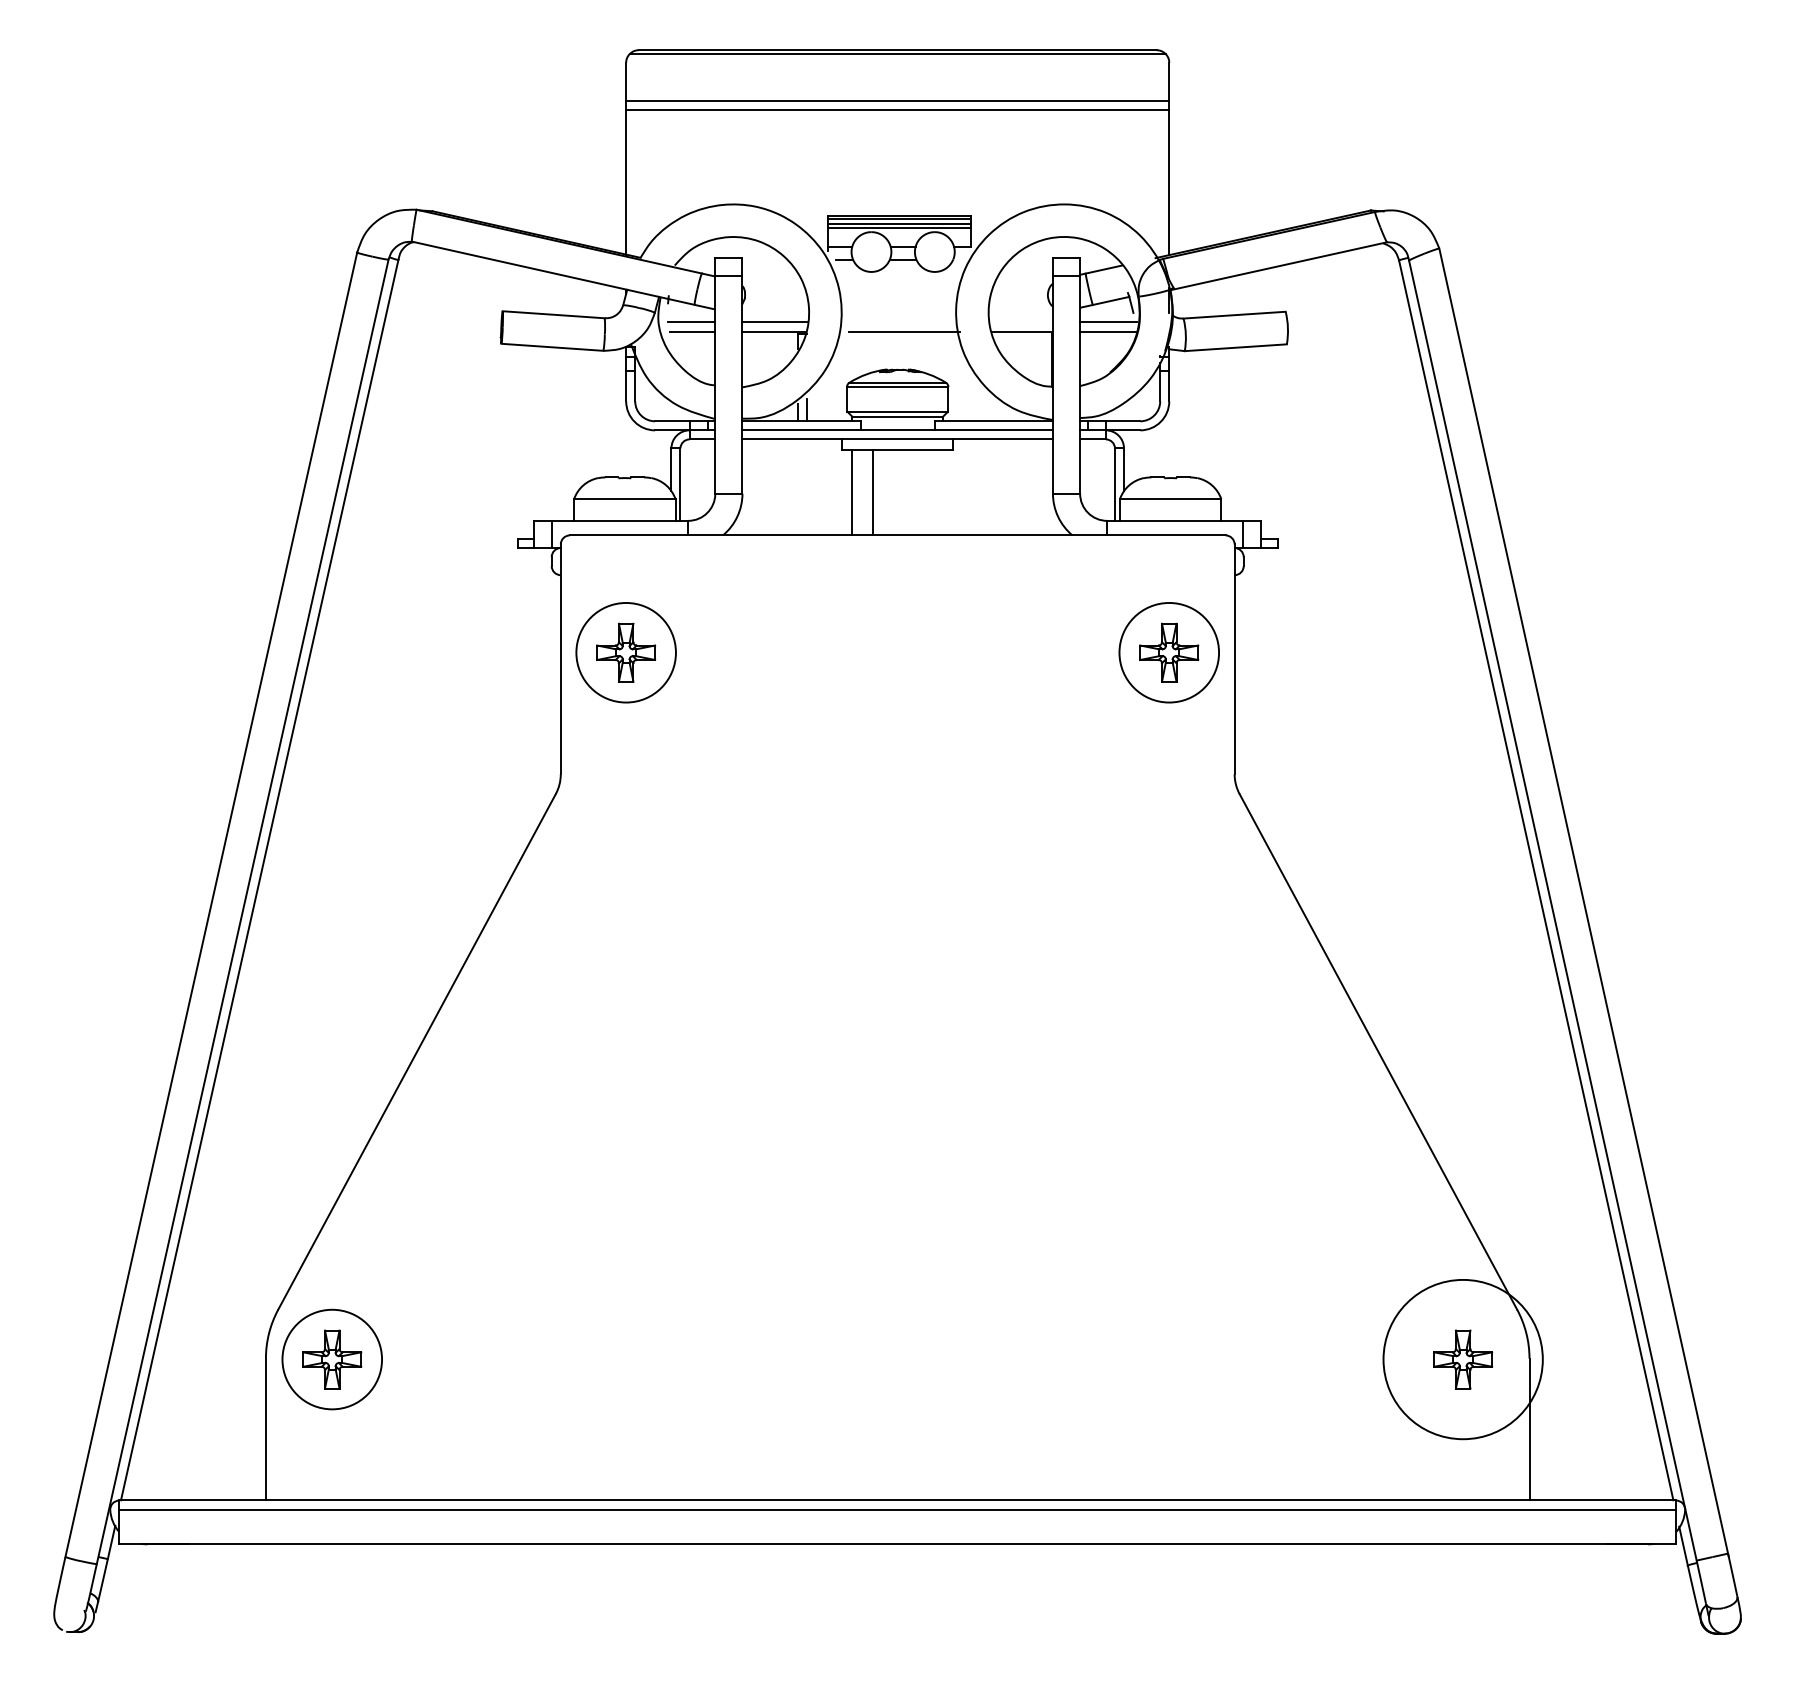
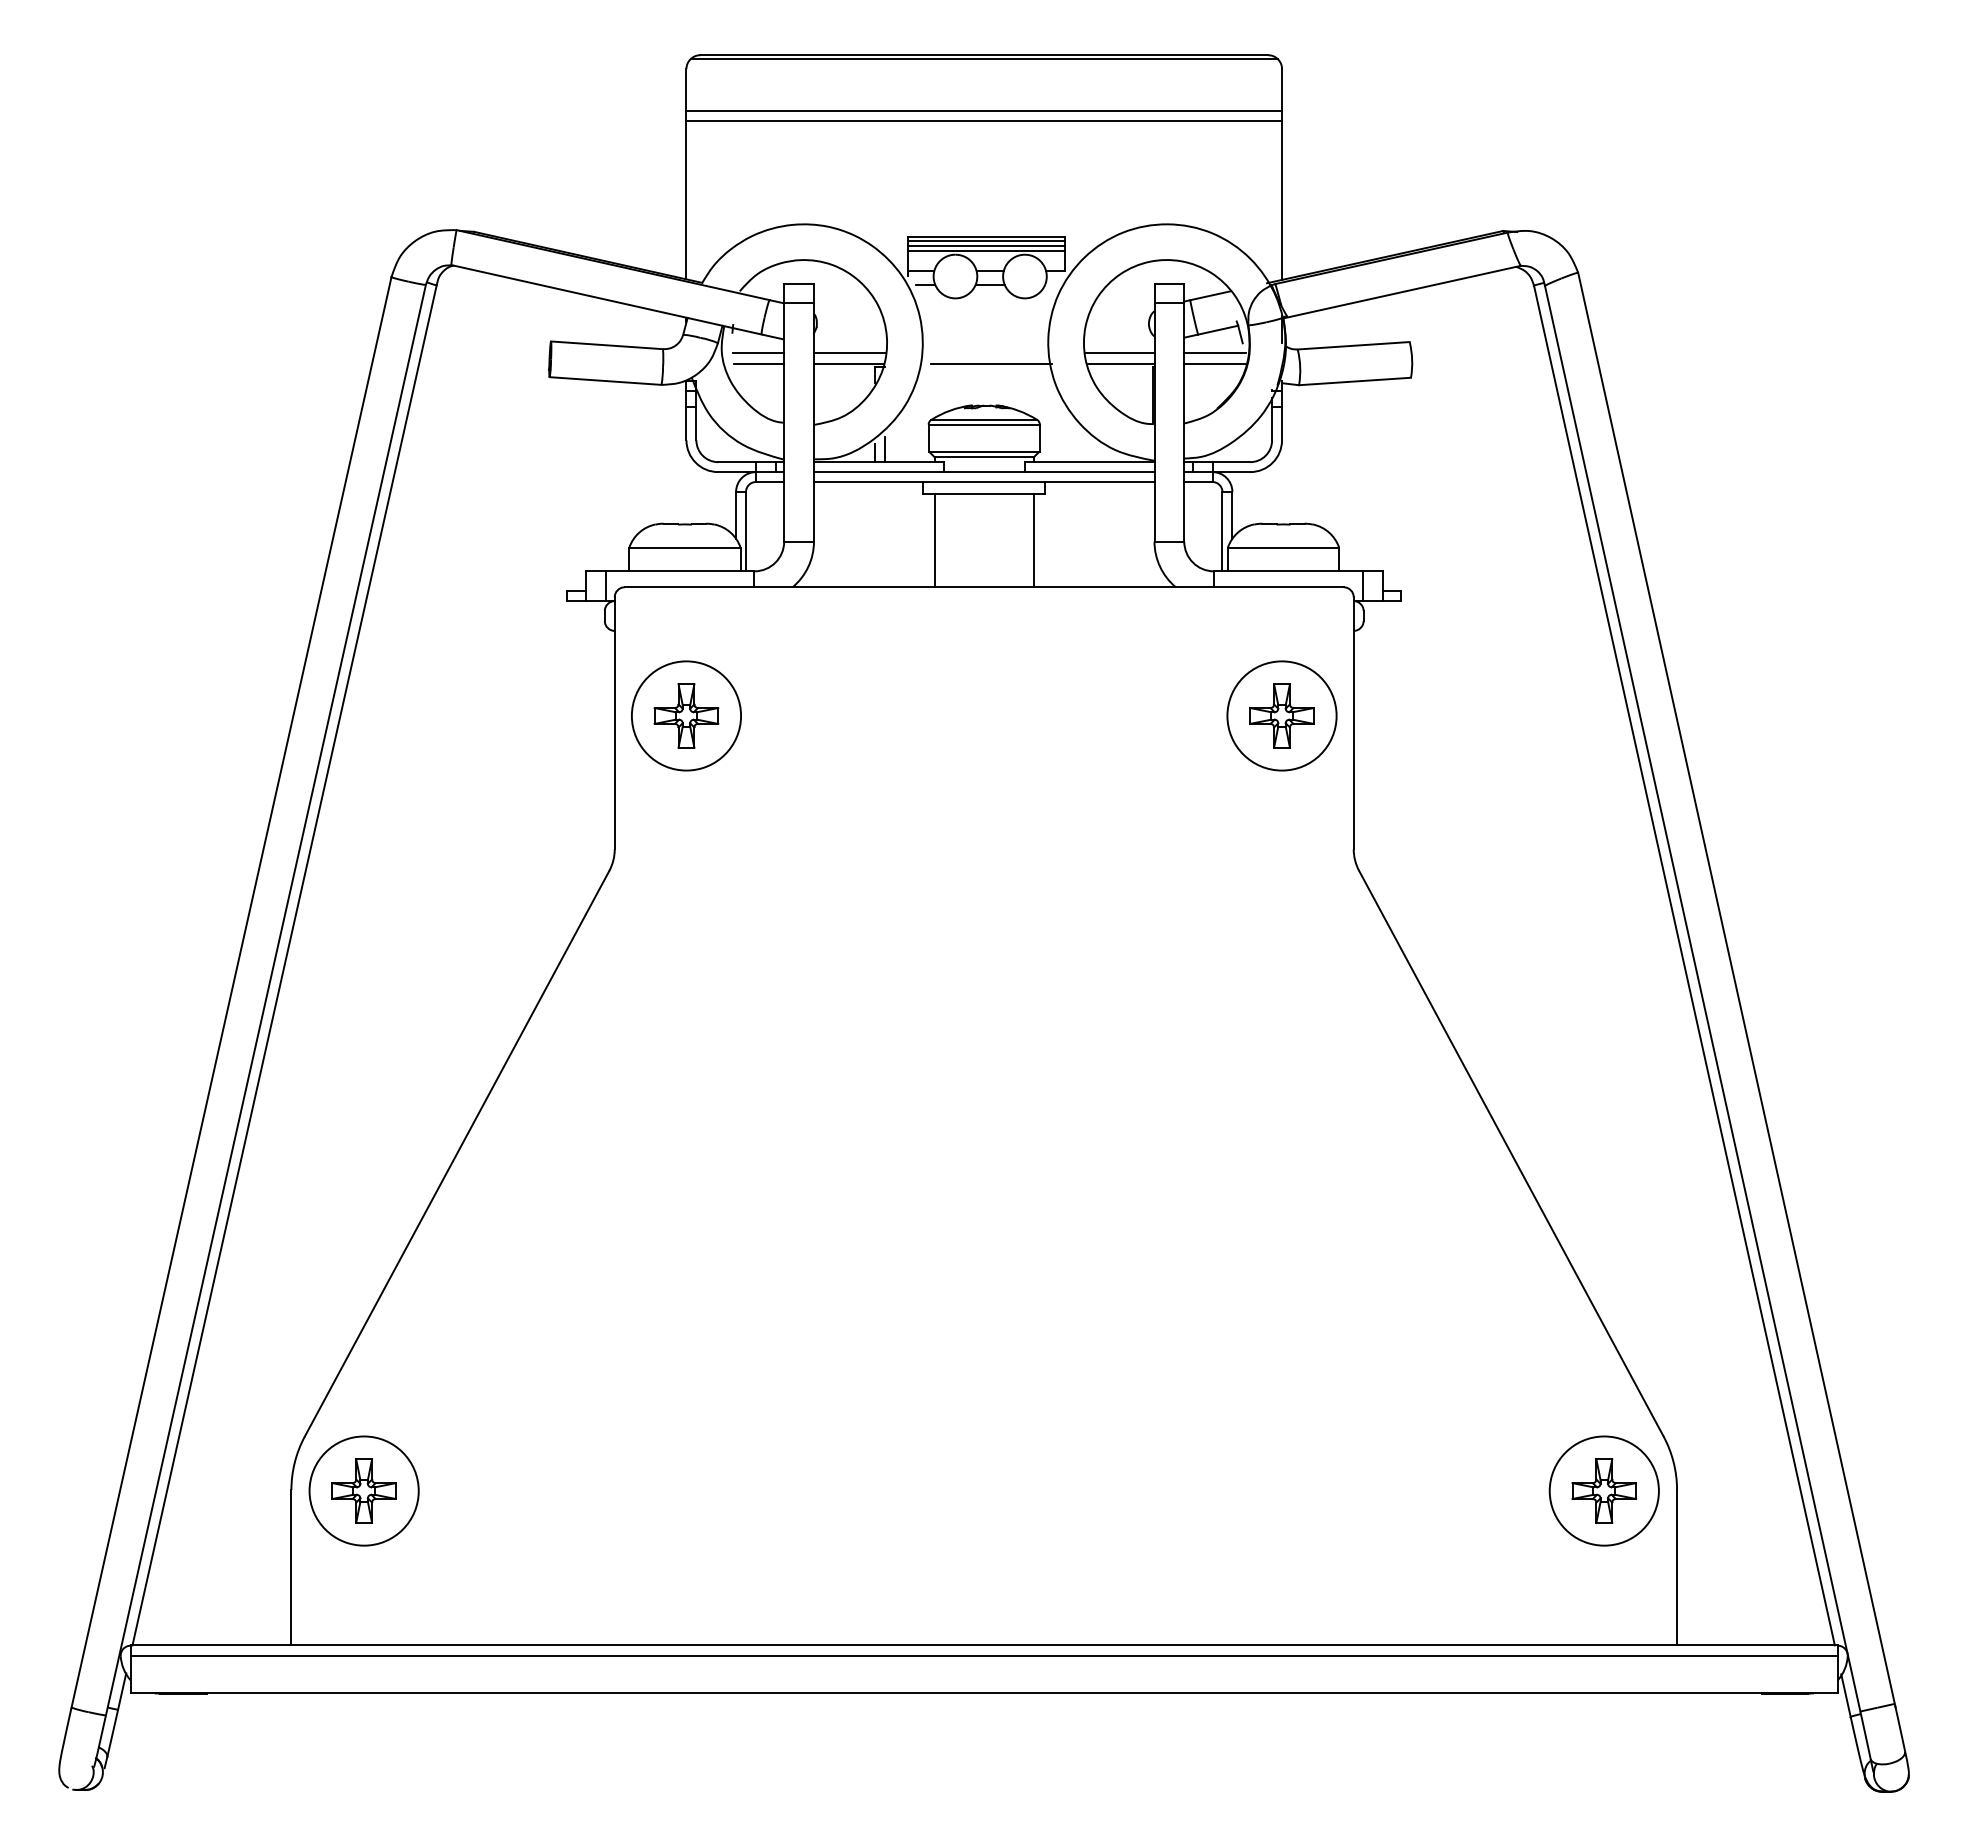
line: (1021, 321) -> (1119, 352), added
line: (872, 492) -> (1033, 540), moved
circle: (1462, 1359) -> (1603, 1490), size x0.62

